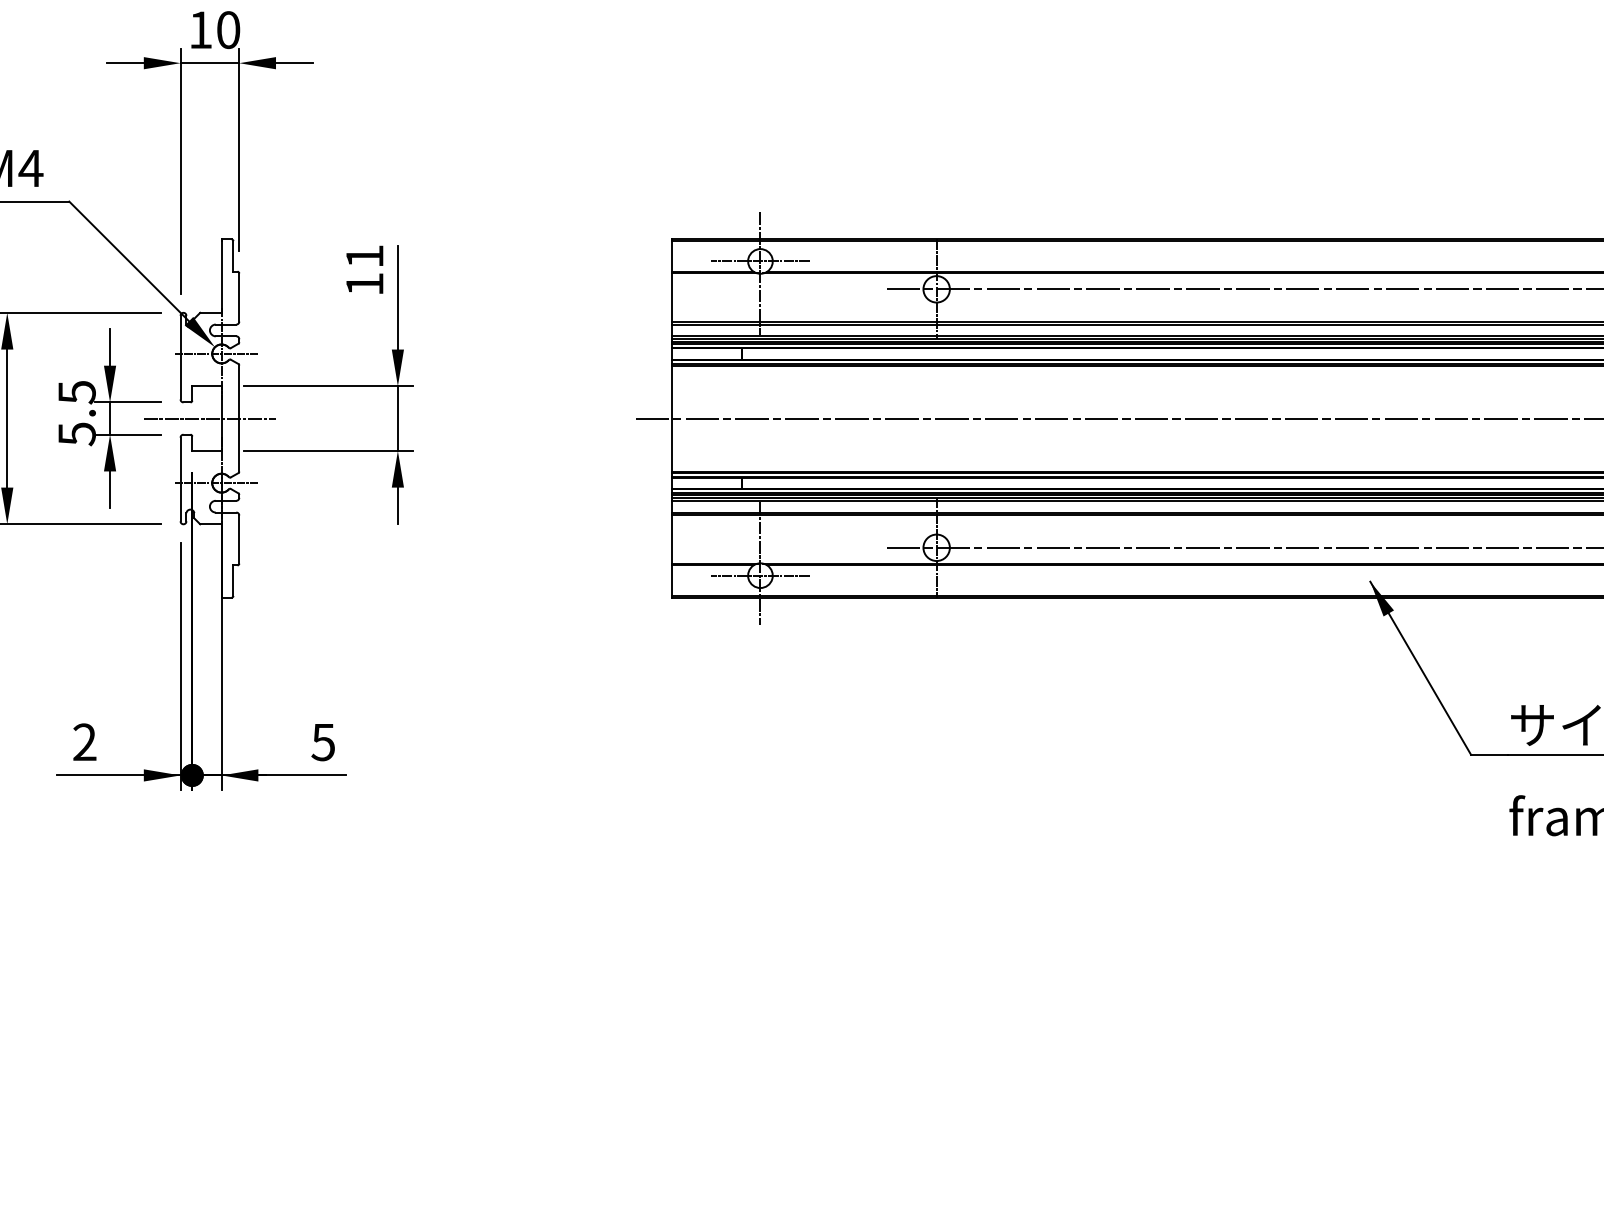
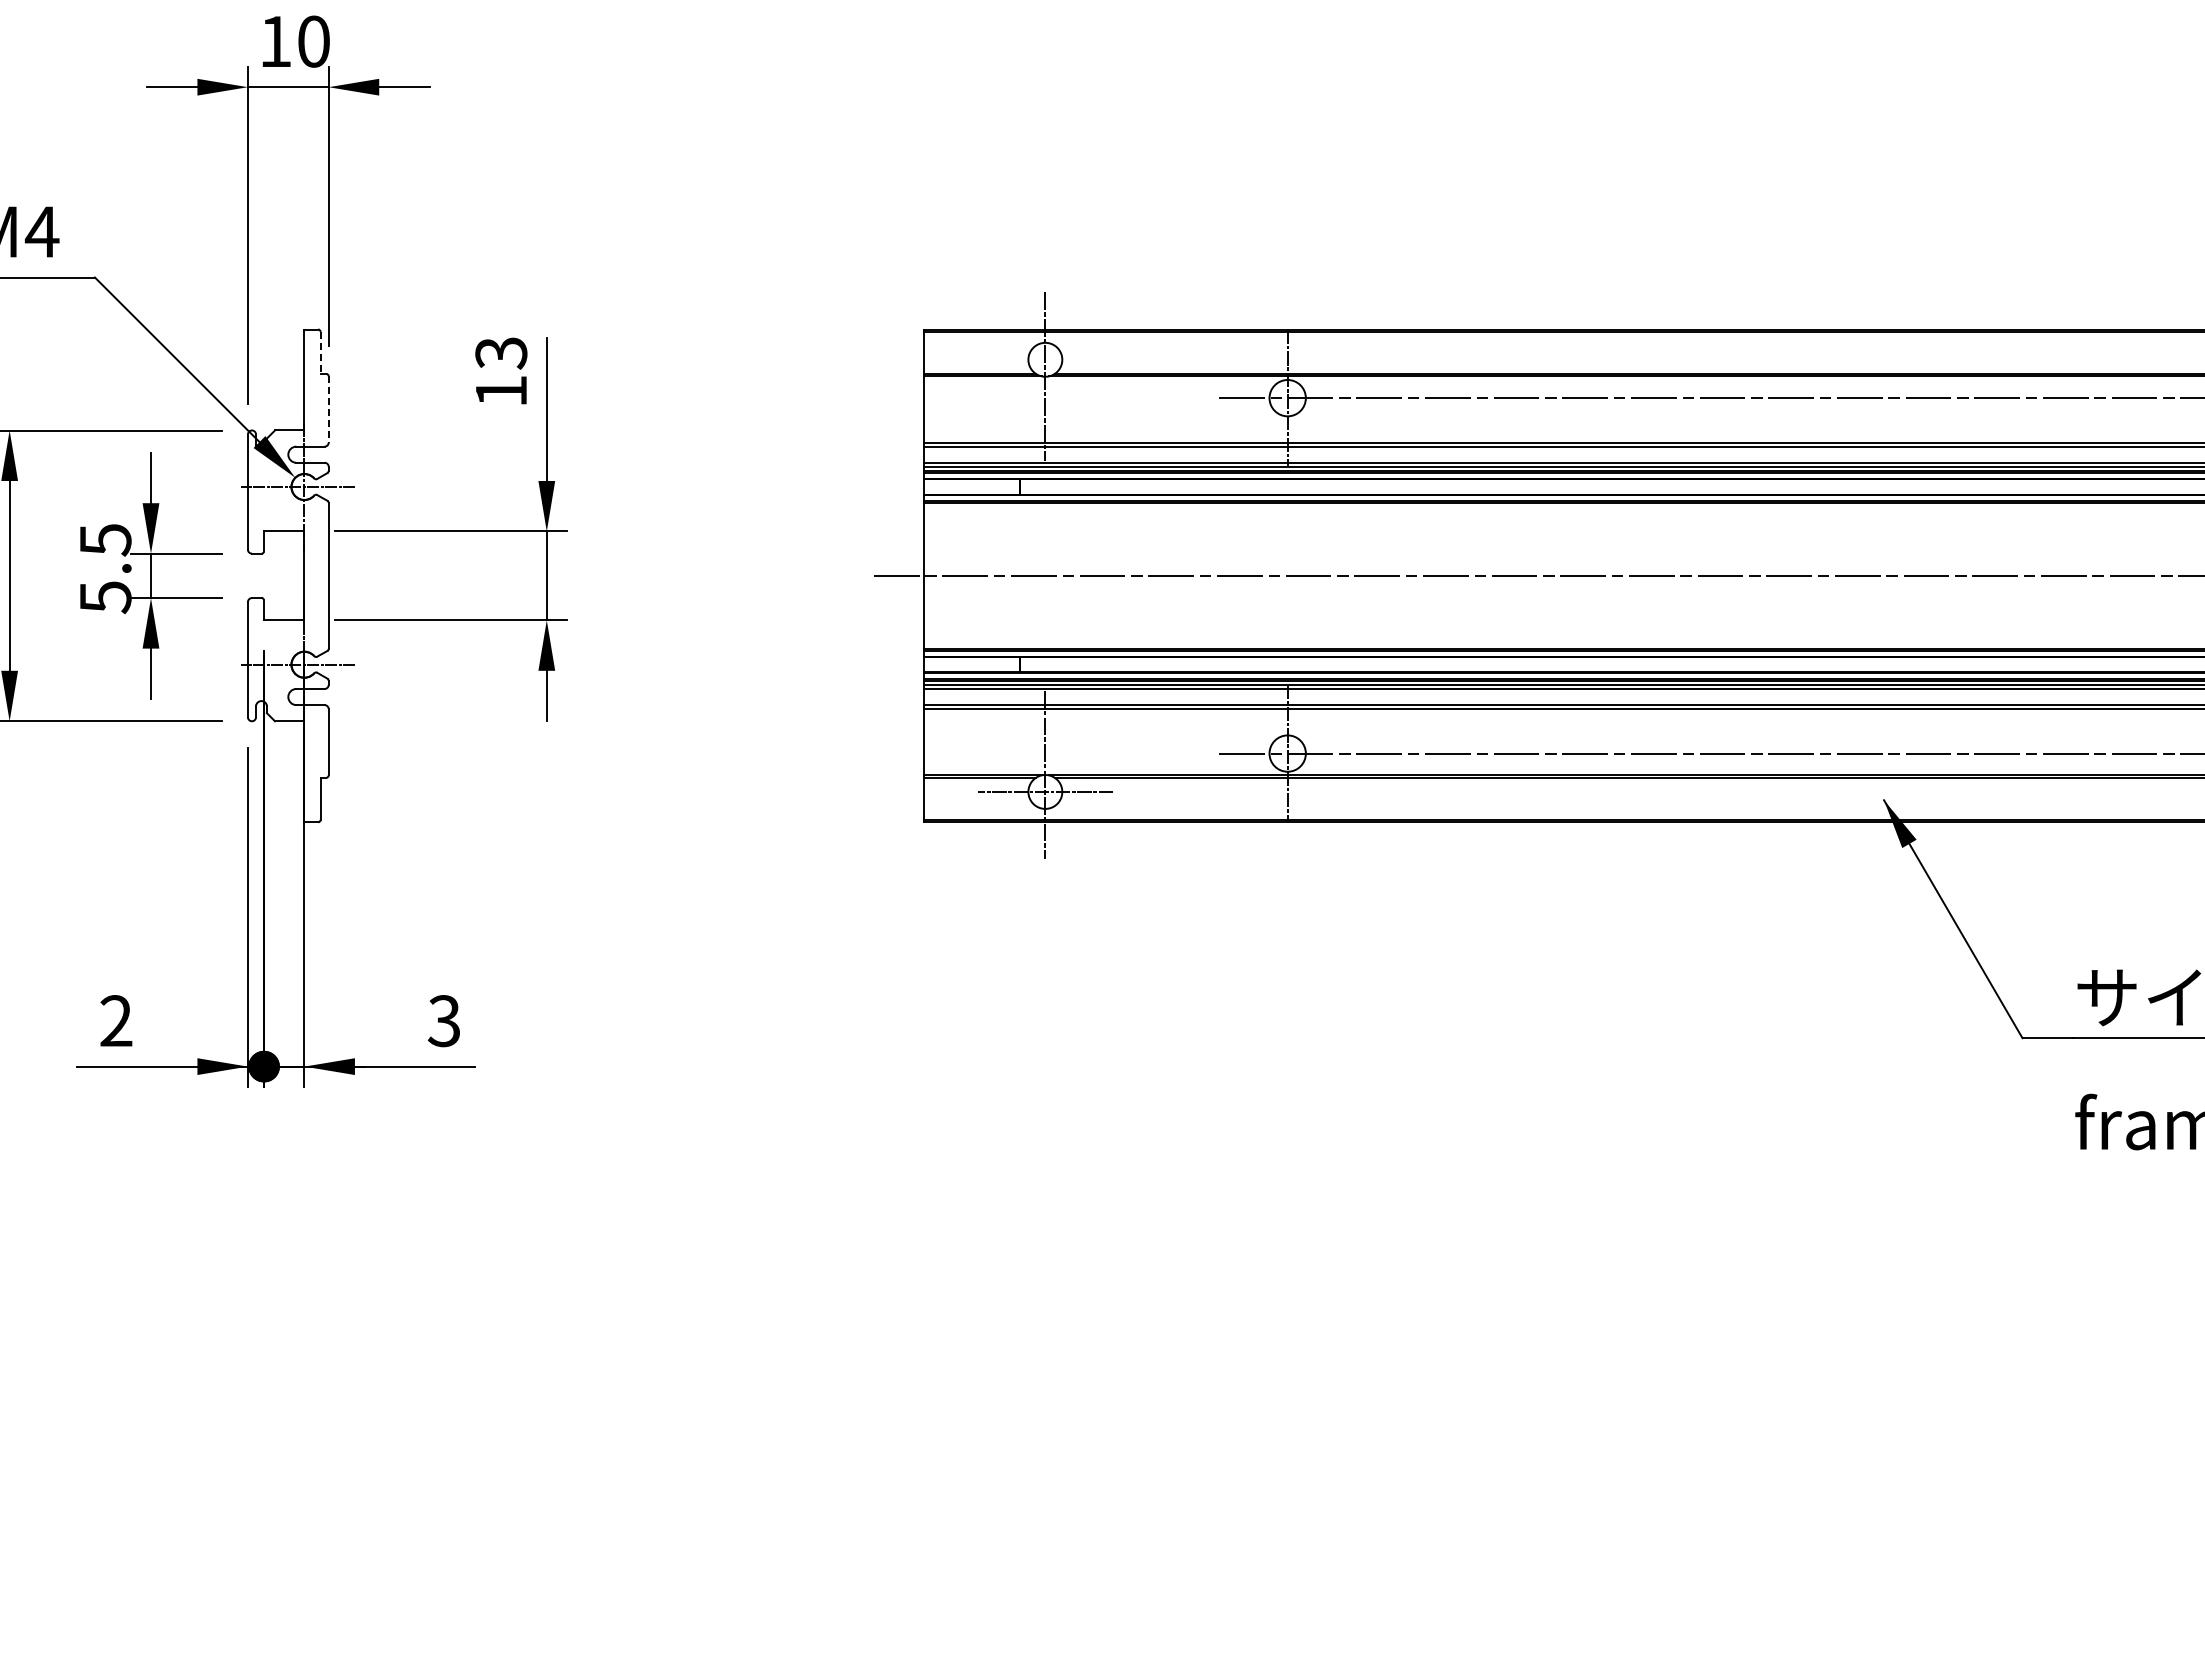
line: (233, 256) -> (320, 353), solid -> dashed
text: (364, 256) -> (501, 353), 11 -> 13
line: (759, 261) -> (1044, 359), removed
line: (239, 297) -> (328, 409), solid -> dashed
line: (210, 418) -> (288, 575), removed
text: (322, 741) -> (443, 1020), 5 -> 3

